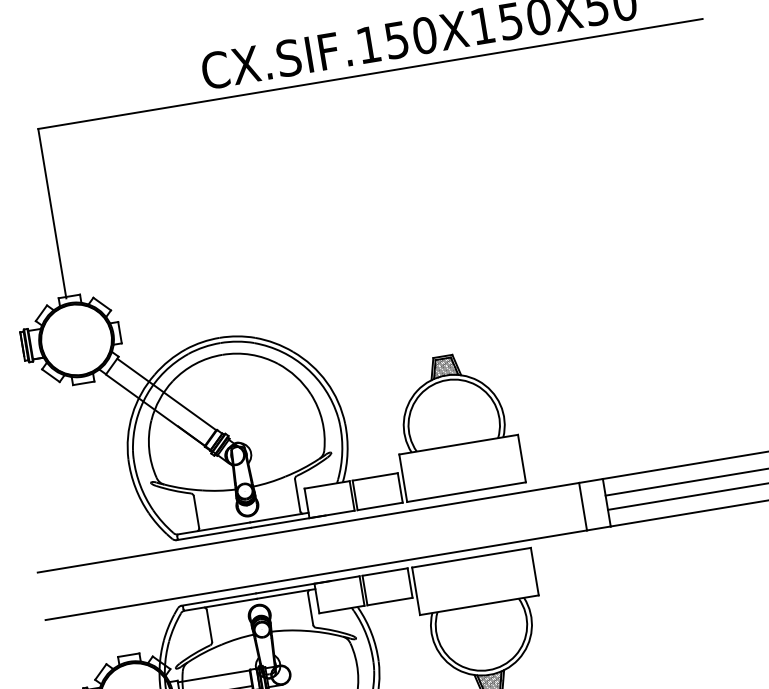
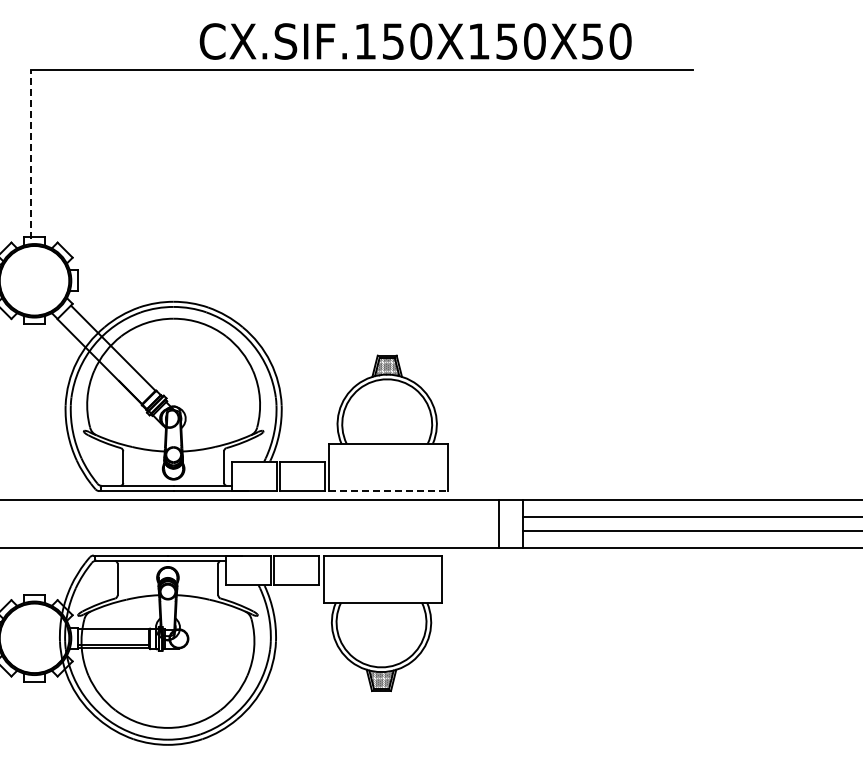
line: (52, 212) -> (31, 153), solid -> dashed
line: (466, 492) -> (388, 491), solid -> dashed

